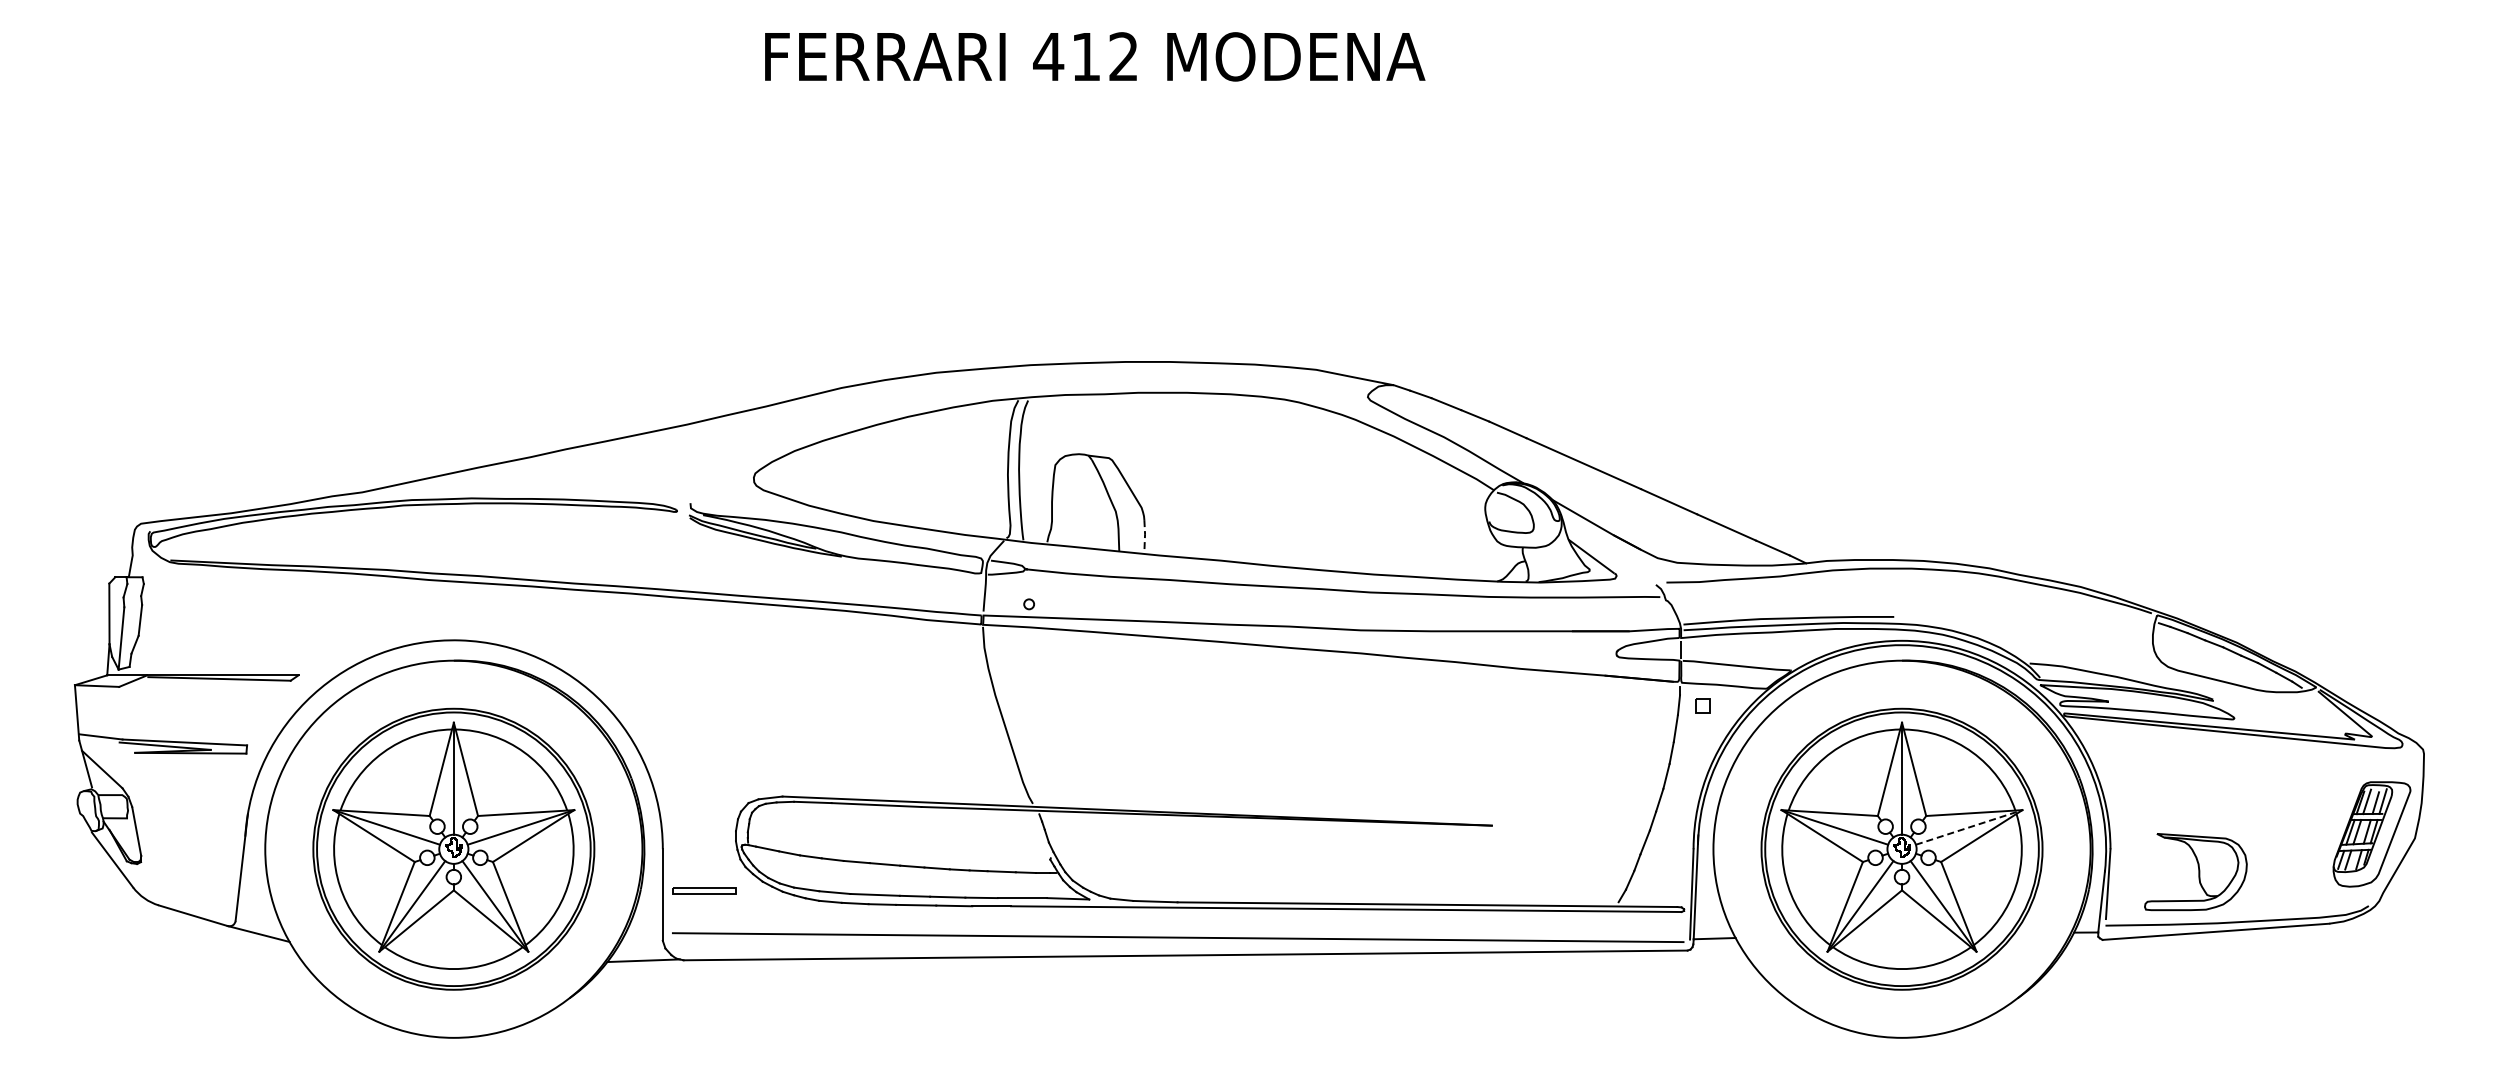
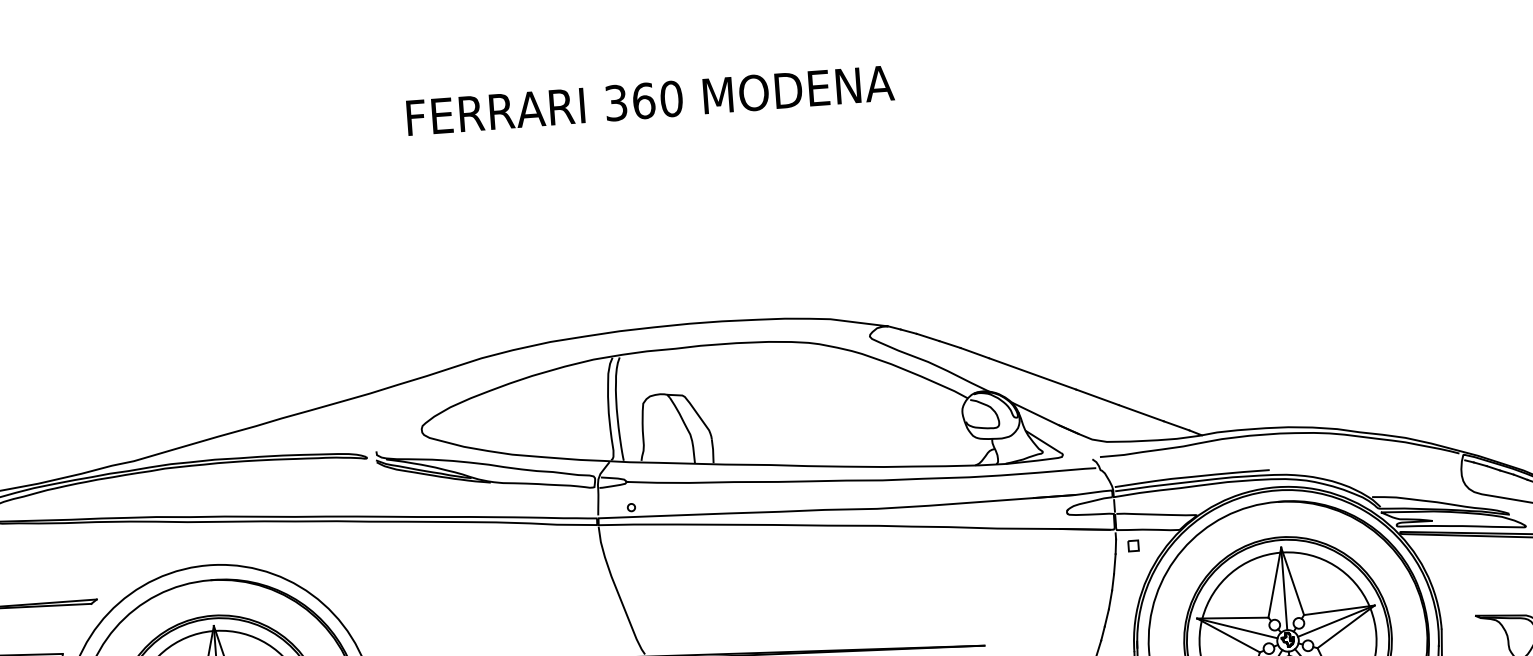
text: (1085, 56) -> (643, 100), 412 -> 360
line: (1144, 536) -> (712, 451), dashed -> solid
line: (1969, 827) -> (1336, 621), dashed -> solid

